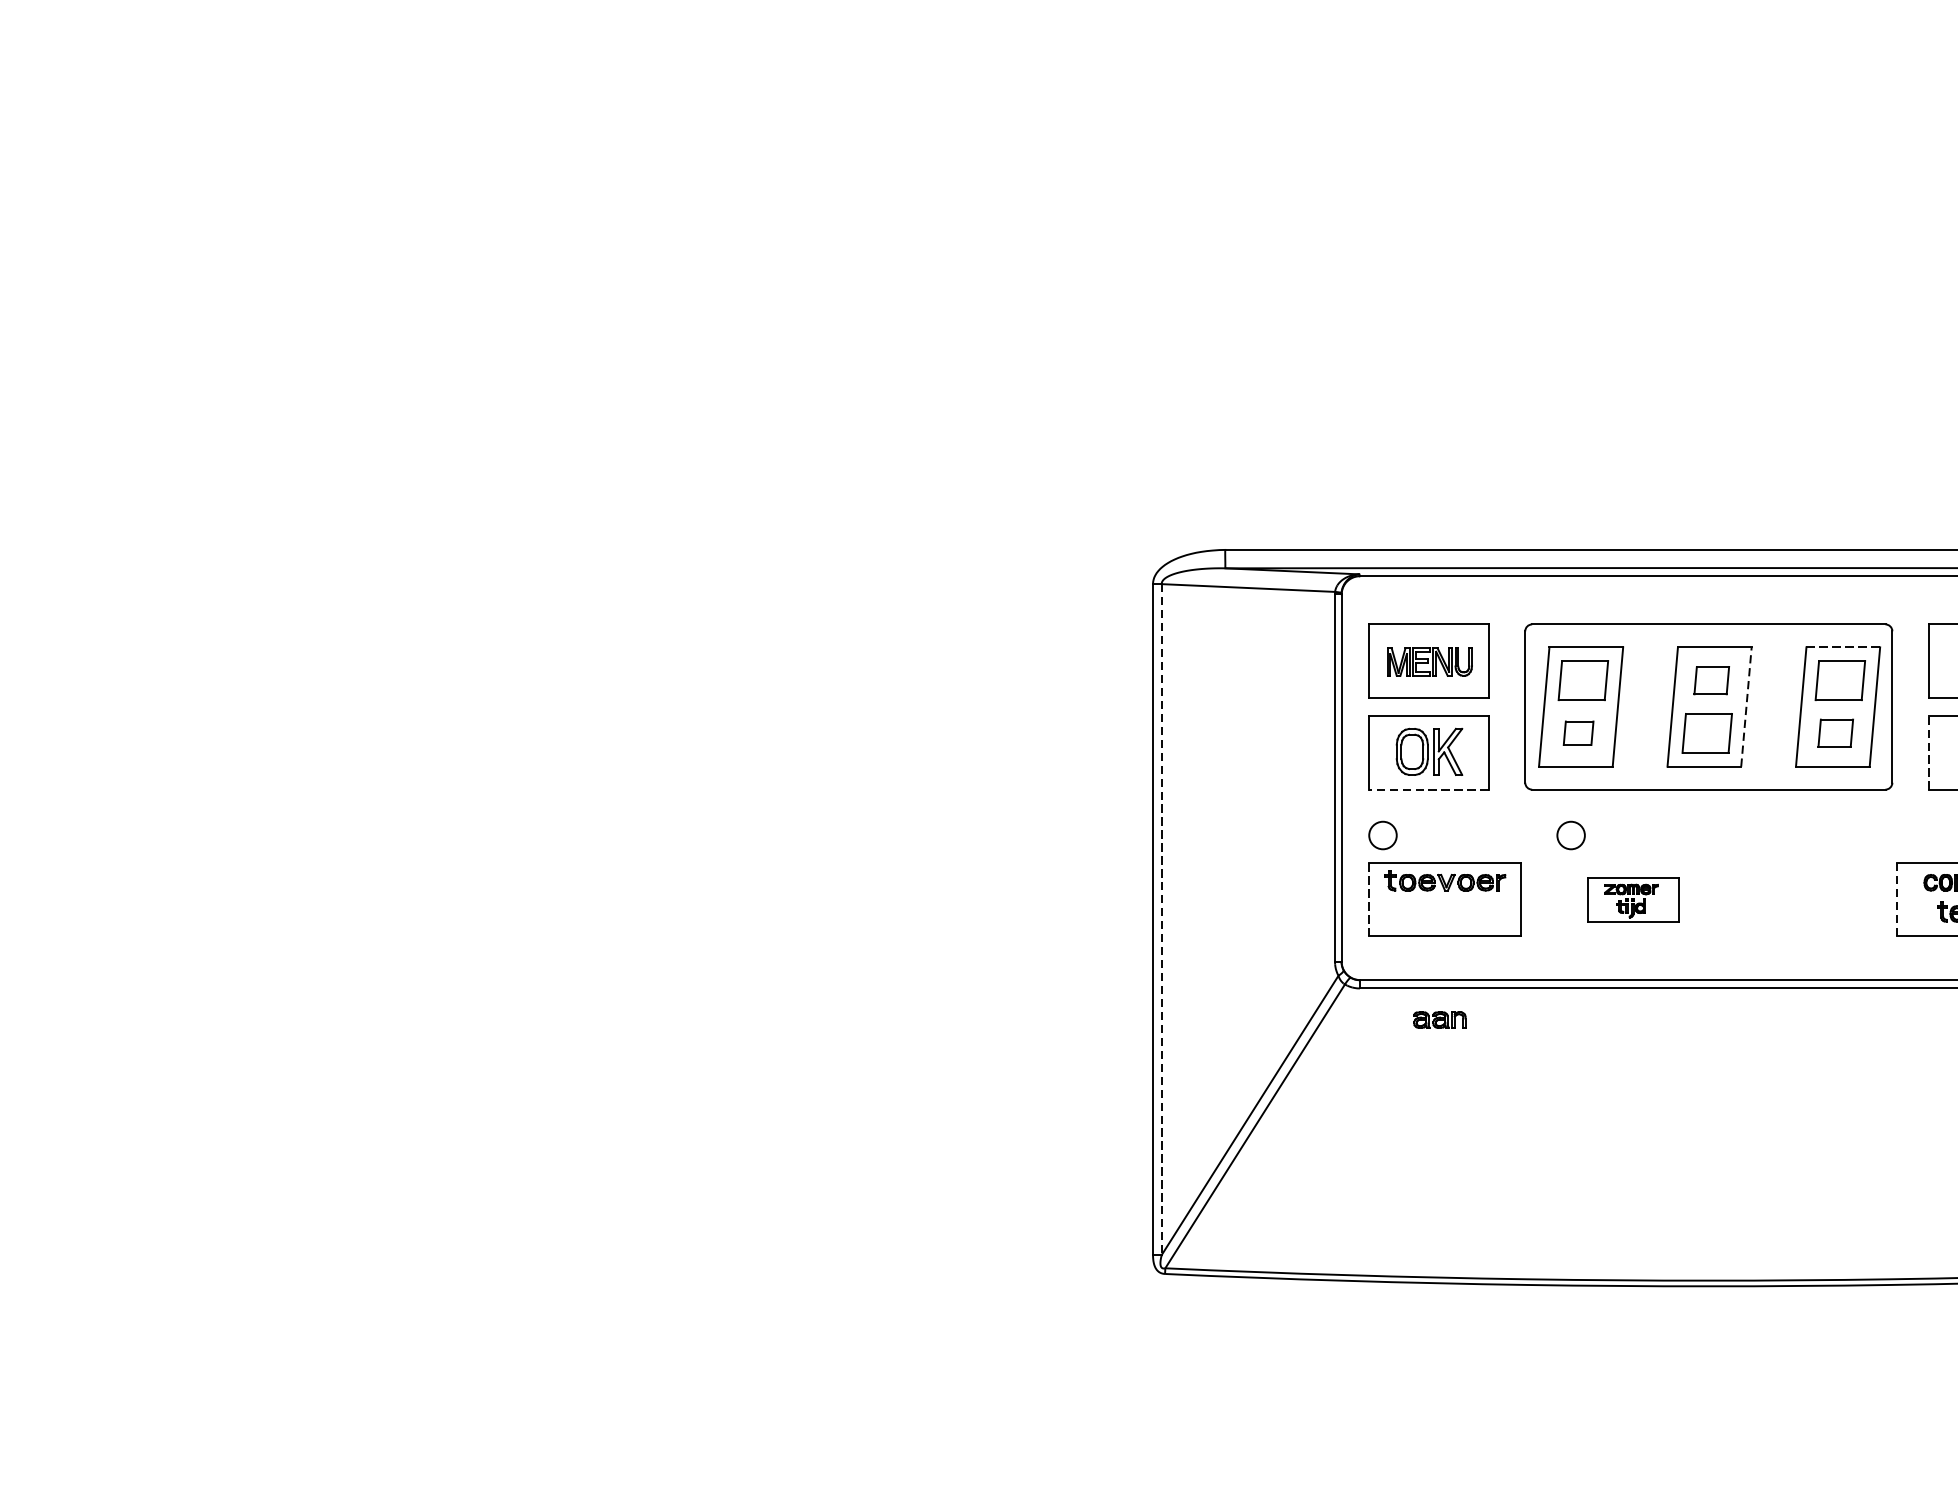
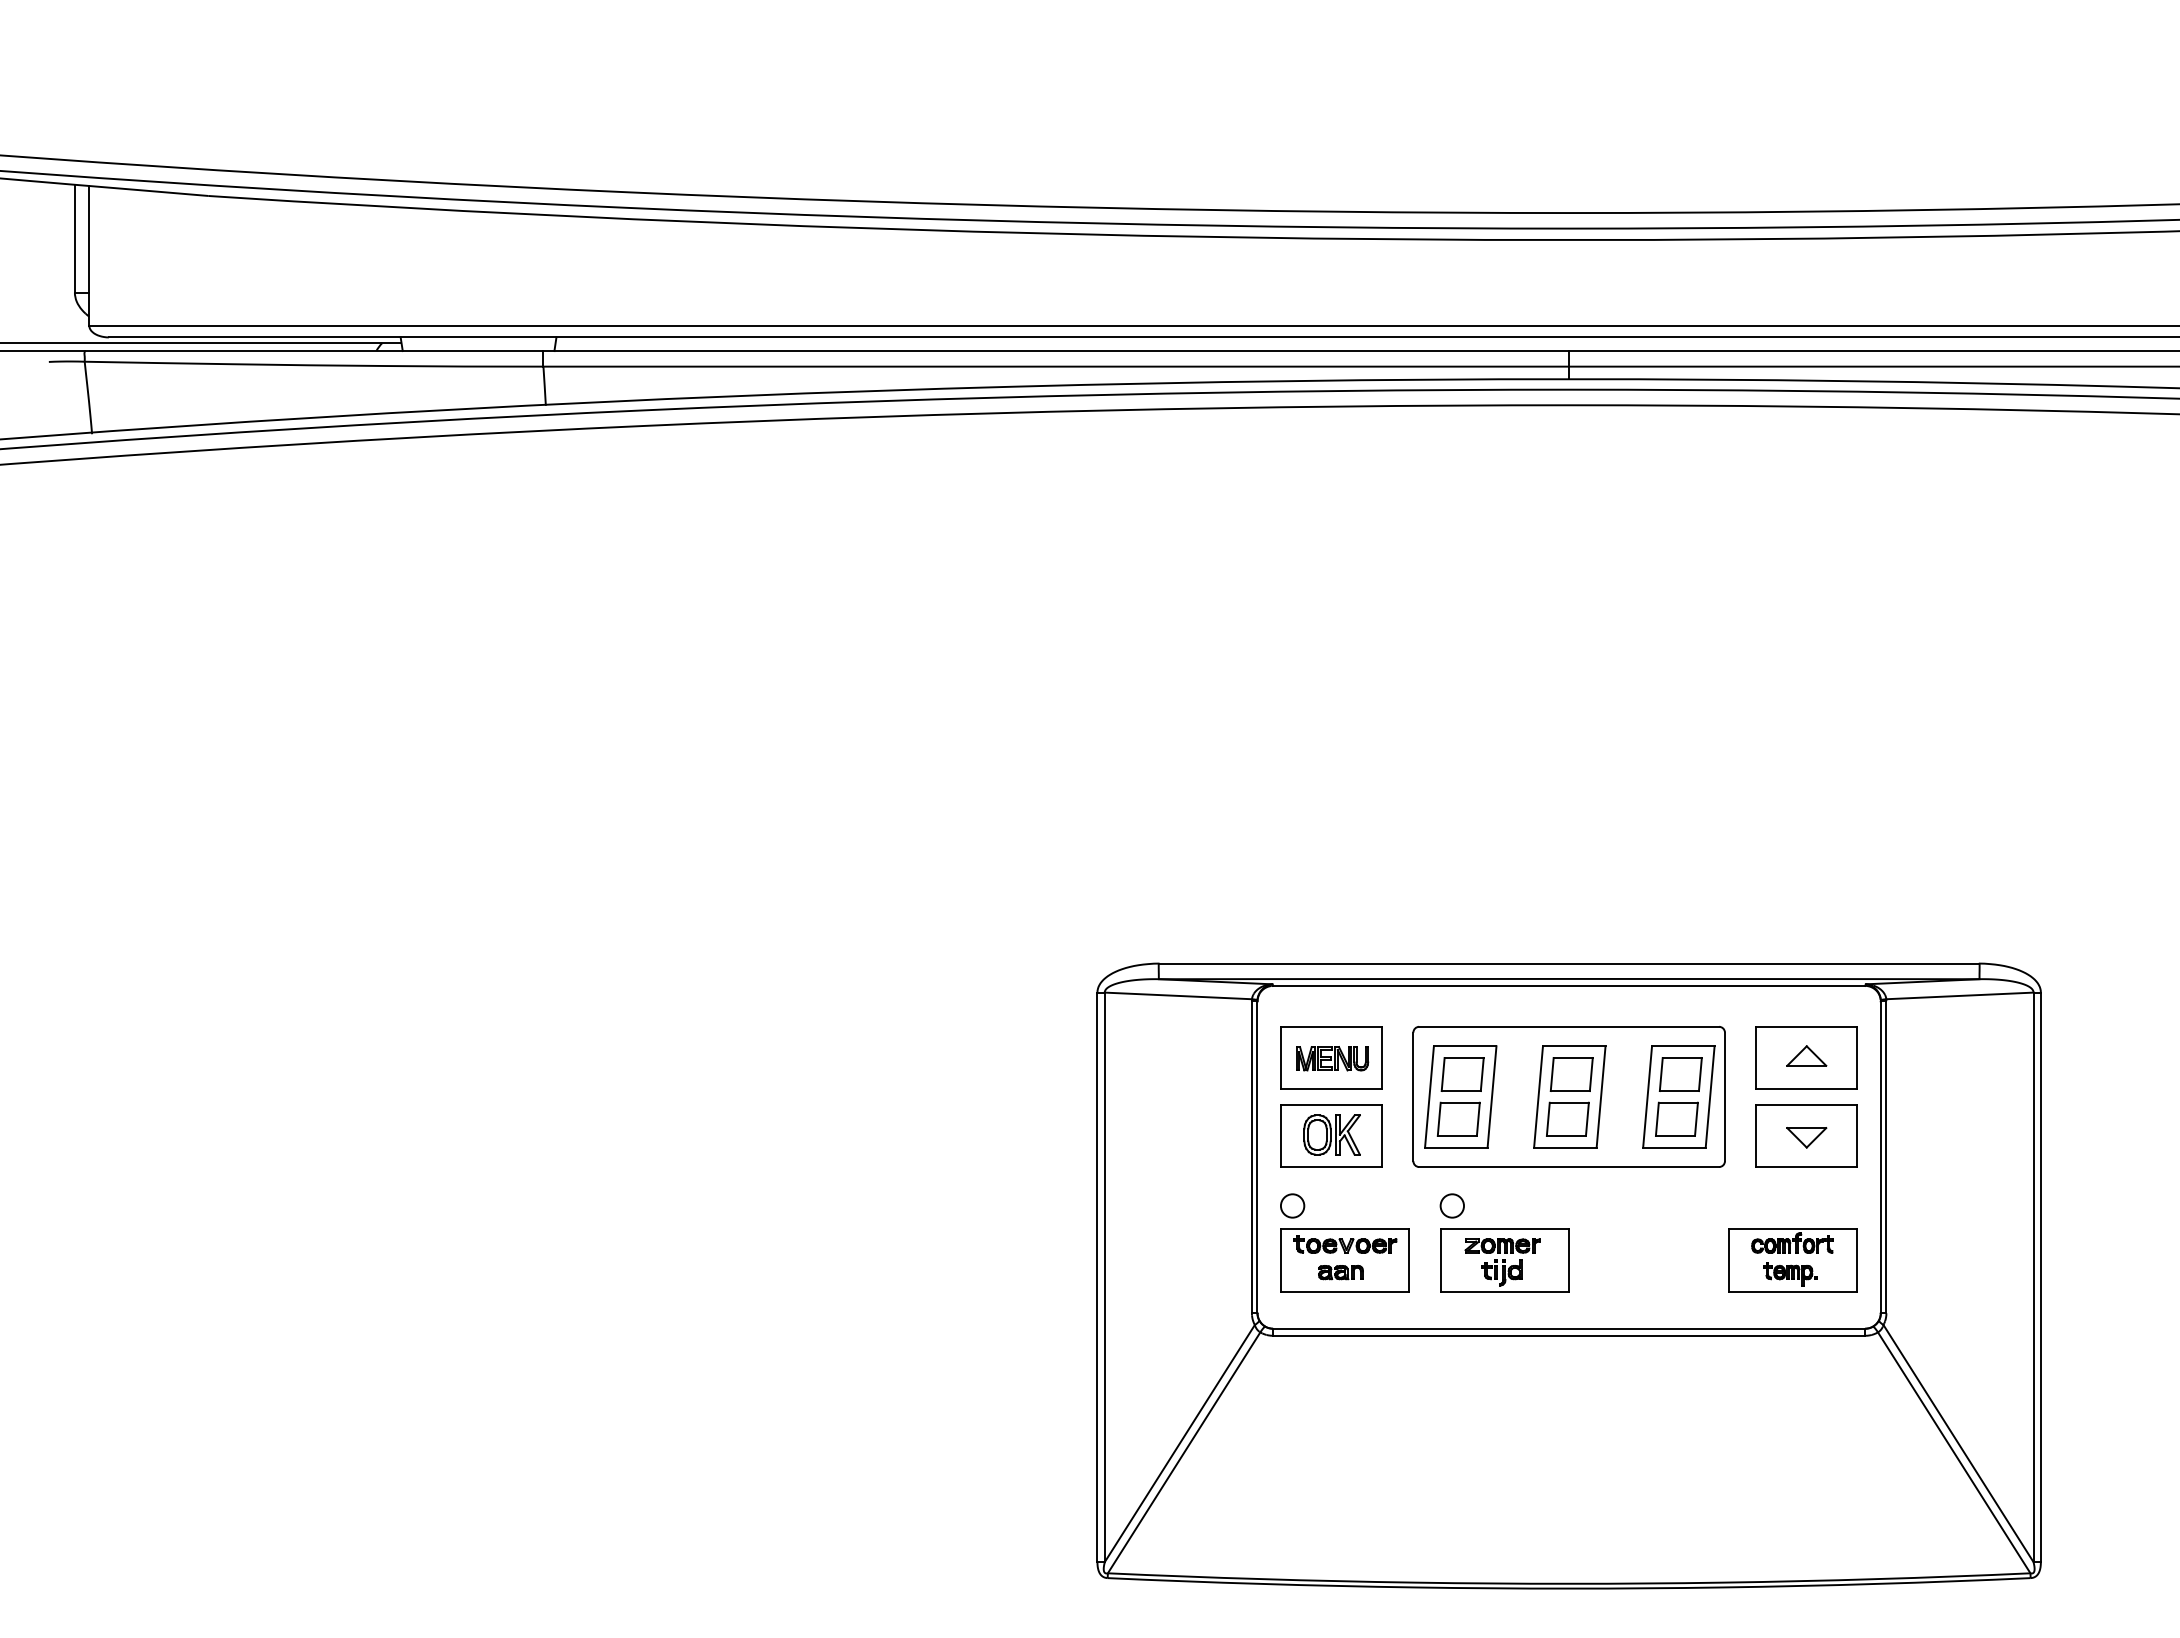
line: (1843, 647) -> (1683, 1046), dashed -> solid
part: (1711, 680) -> (1571, 1074), size x1.43
line: (1746, 706) -> (1601, 1096), dashed -> solid
part: (1578, 732) -> (1458, 1118), size x1.67
part: (1835, 732) -> (1676, 1118), size x1.43
line: (1929, 752) -> (1756, 1135), dashed -> solid
line: (1428, 790) -> (1331, 1167), dashed -> solid
line: (1368, 899) -> (1280, 1260), dashed -> solid
part: (1632, 899) -> (1504, 1260), size x1.67
line: (1896, 900) -> (1728, 1261), dashed -> solid
line: (1161, 919) -> (1104, 1277), dashed -> solid
part: (1439, 1019) -> (1340, 1272), moved

